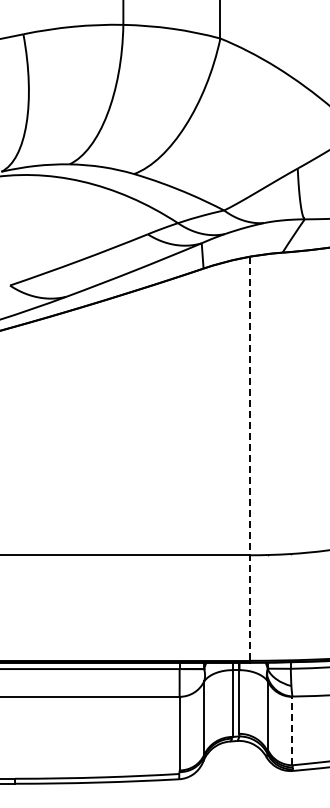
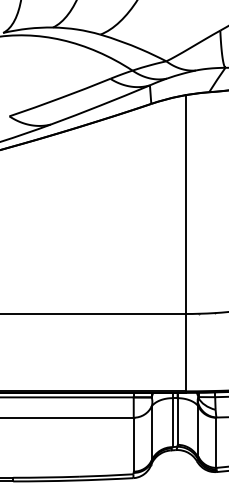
line: (250, 459) -> (185, 243), dashed -> solid
line: (292, 730) -> (216, 442), dashed -> solid

